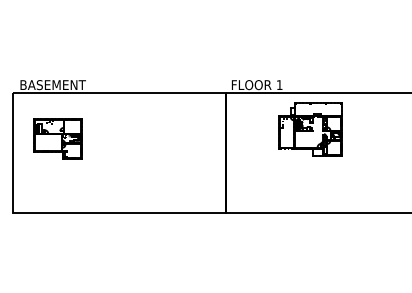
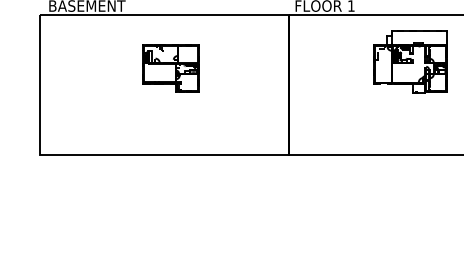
part: (310, 129) -> (410, 61), moved
part: (57, 138) -> (170, 68), moved

